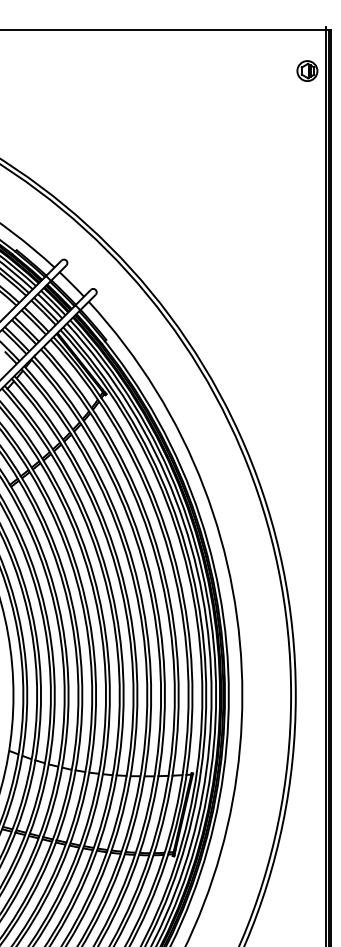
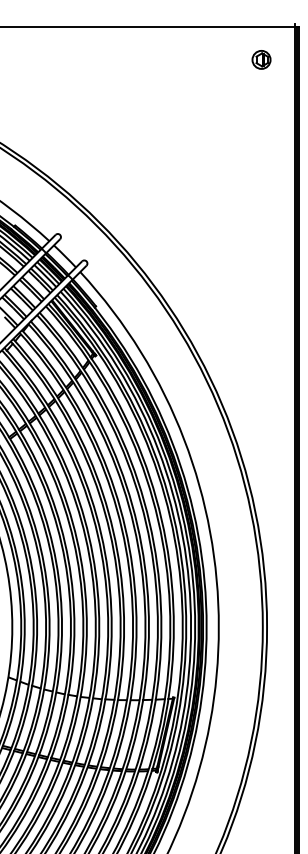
part: (307, 70) -> (261, 59), moved

